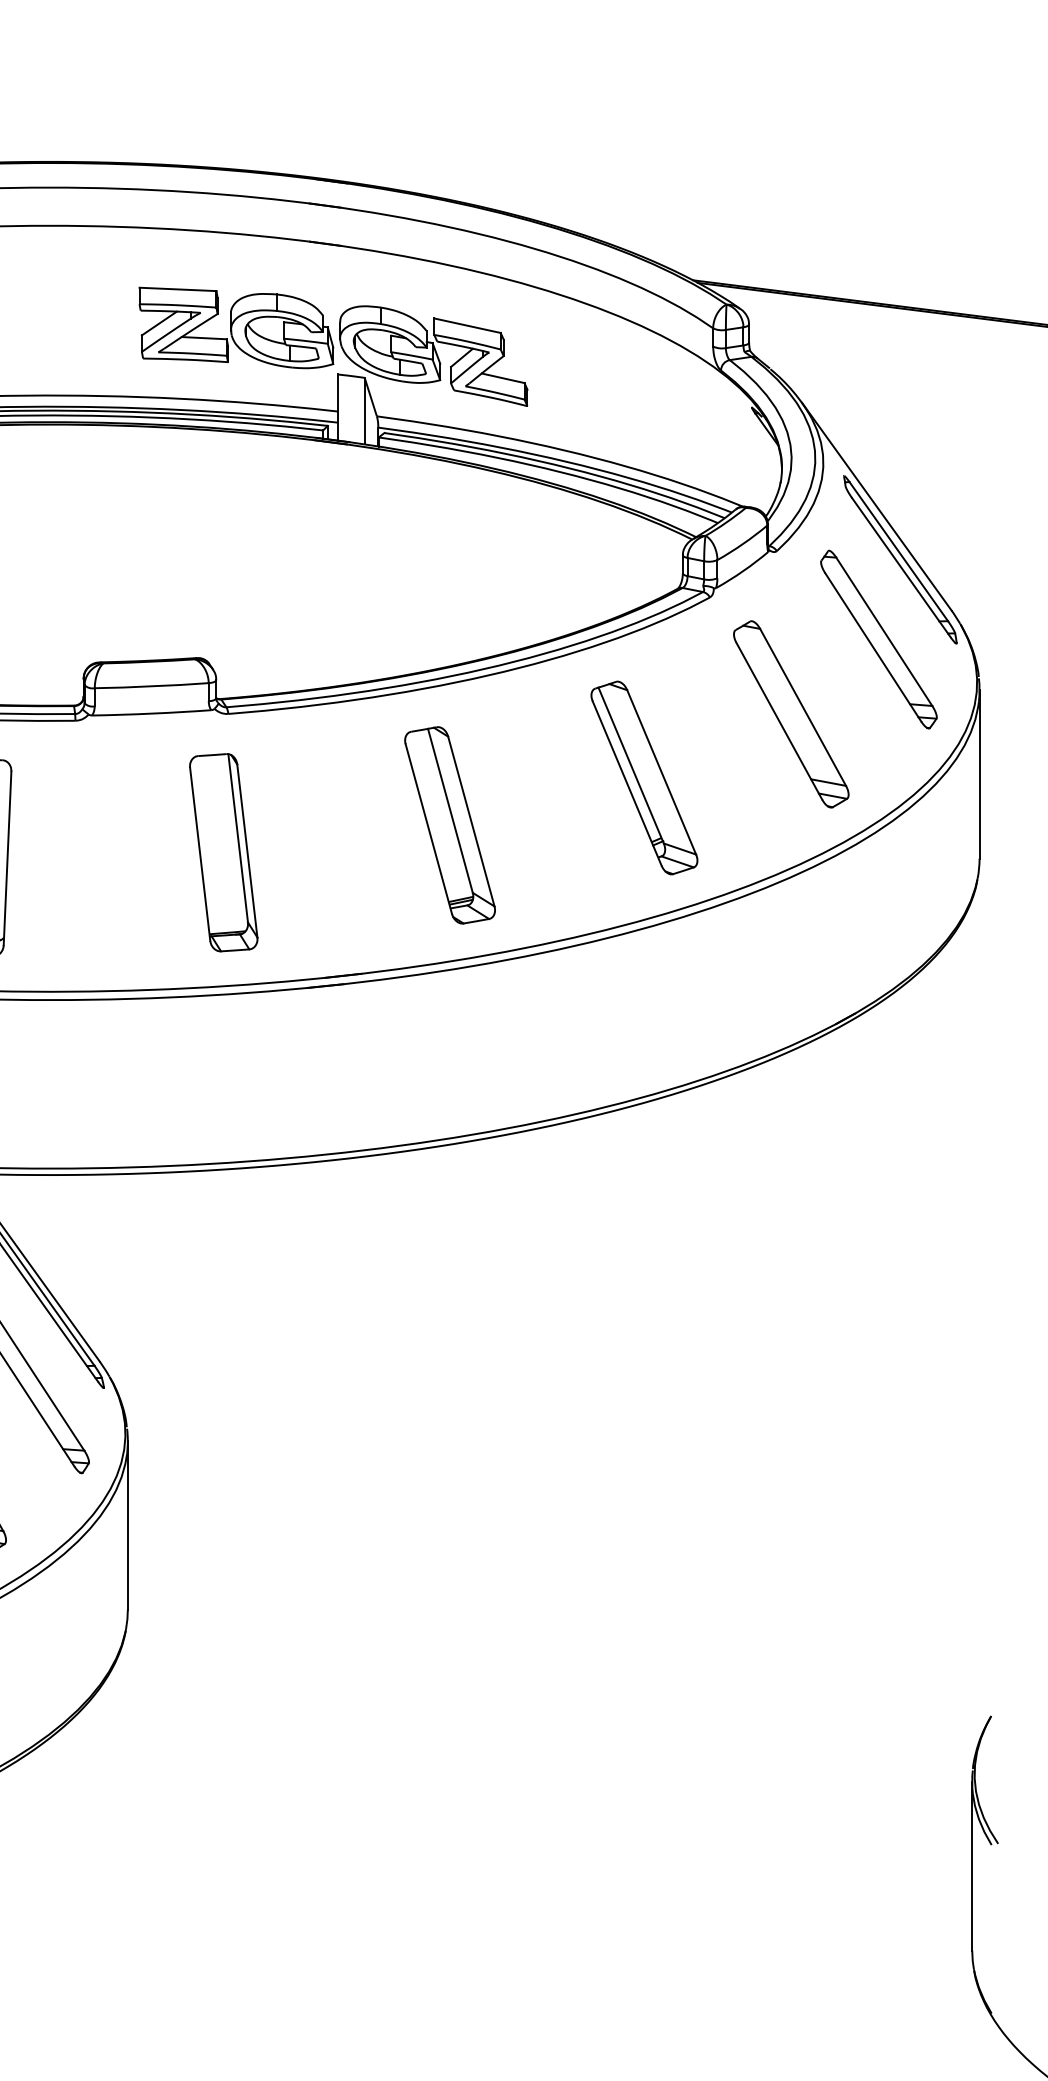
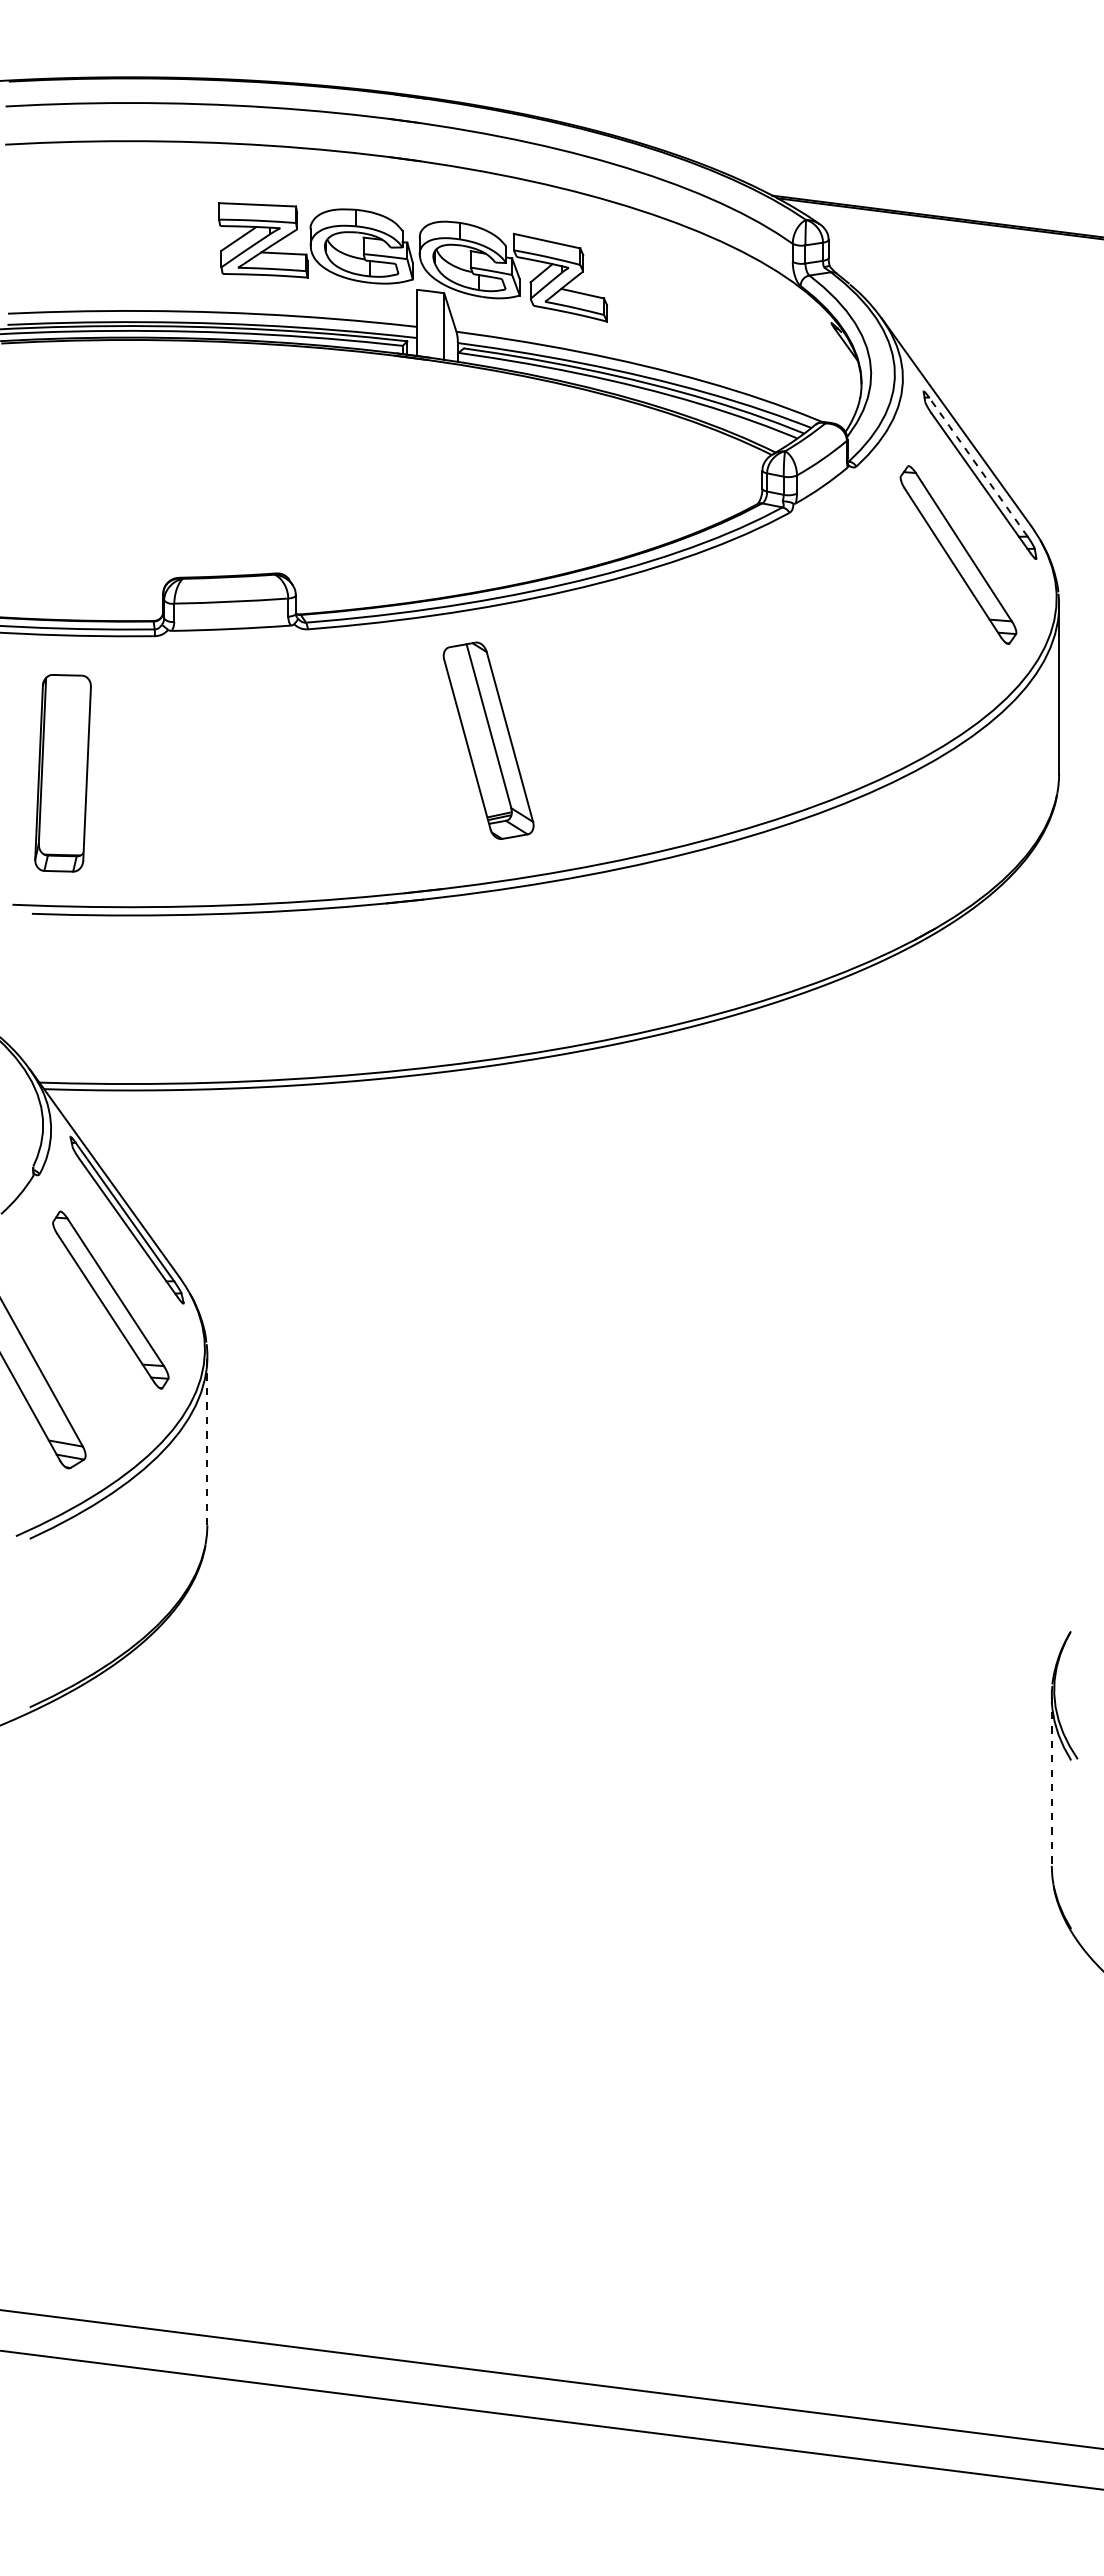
line: (898, 551) -> (978, 466), solid -> dashed
part: (790, 714) -> (870, 629), removed
part: (643, 778) -> (723, 693), removed
part: (449, 825) -> (488, 740), moved
part: (222, 852) -> (302, 767), removed
line: (127, 1525) -> (207, 1440), solid -> dashed
line: (971, 1867) -> (1051, 1782), solid -> dashed

